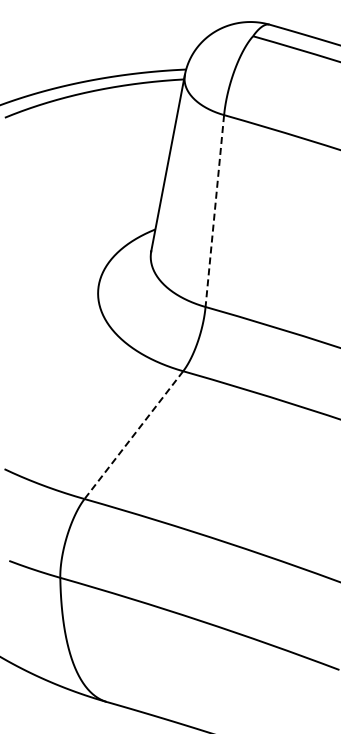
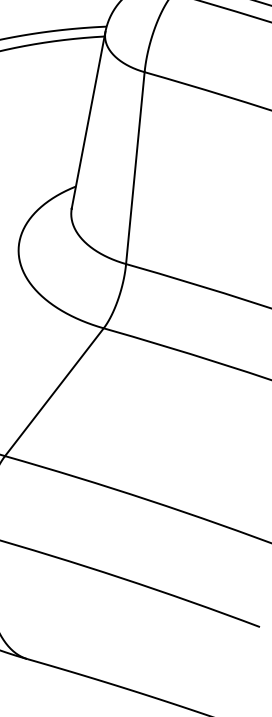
line: (214, 211) -> (135, 168), dashed -> solid
line: (133, 435) -> (54, 392), dashed -> solid

